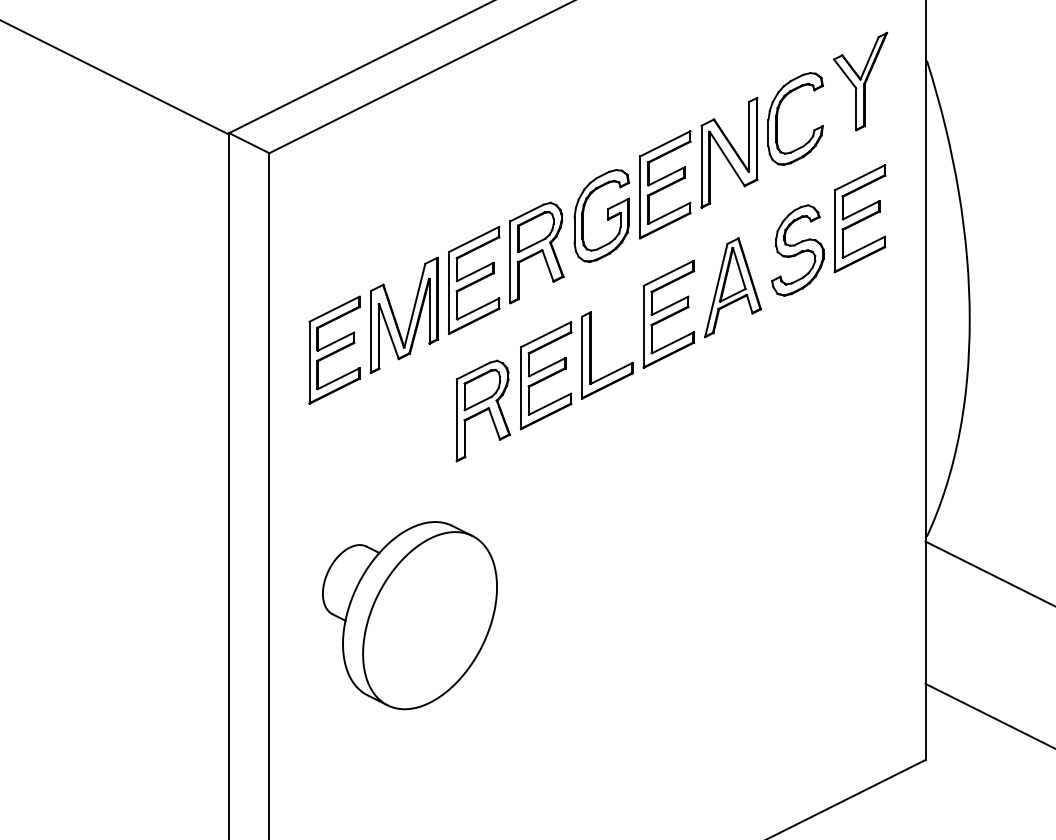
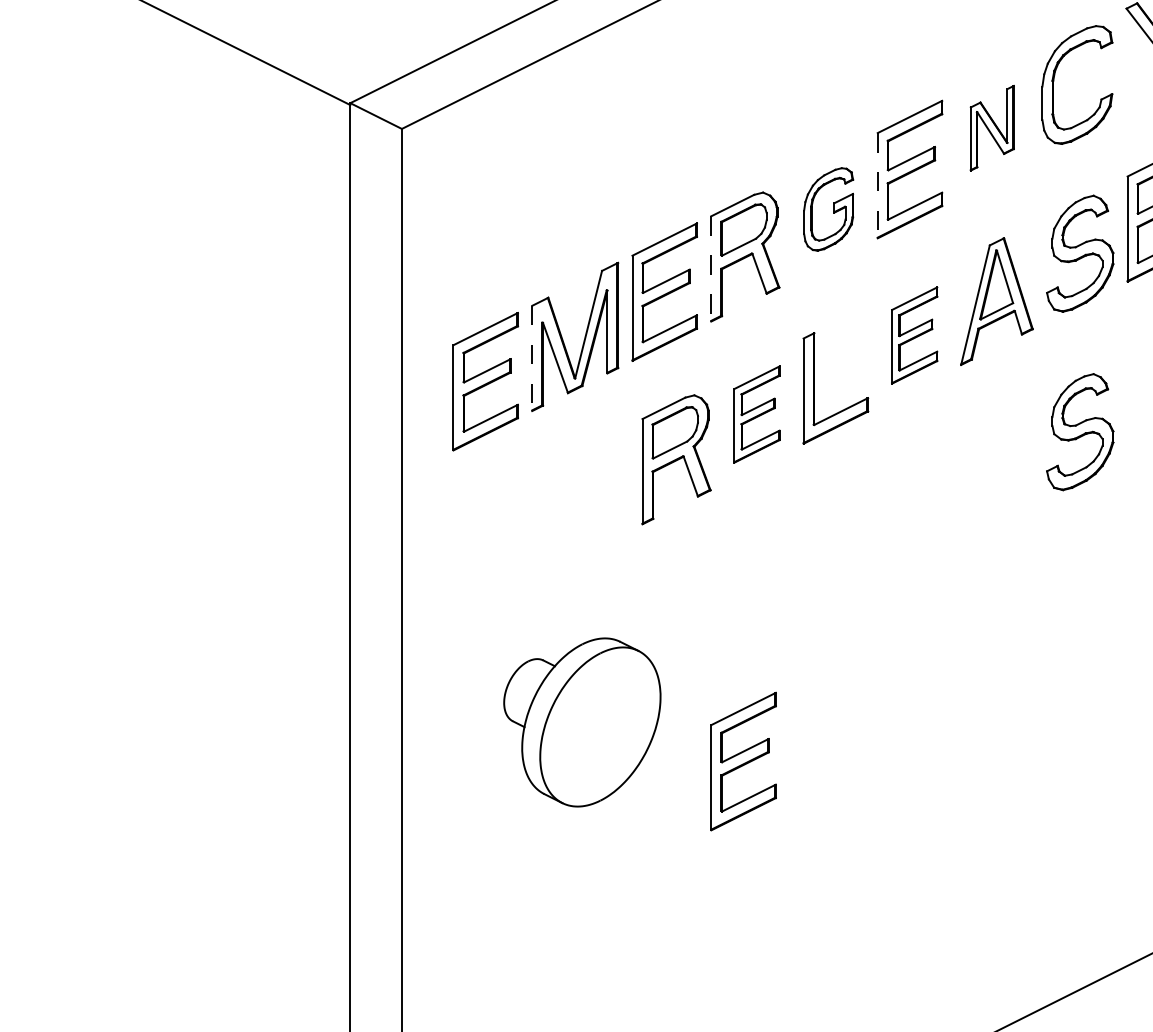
part: (729, 152) -> (992, 128), size x0.6
line: (640, 197) -> (878, 185), solid -> dashed
part: (601, 215) -> (828, 208), size x0.7
line: (510, 262) -> (711, 269), solid -> dashed
part: (668, 313) -> (914, 334), size x0.7
line: (370, 332) -> (531, 359), solid -> dashed
part: (545, 375) -> (756, 414), size x0.7
part: (797, 389) -> (1079, 432), added
part: (409, 615) -> (581, 722), size x0.7
part: (535, 645) -> (743, 760), added

